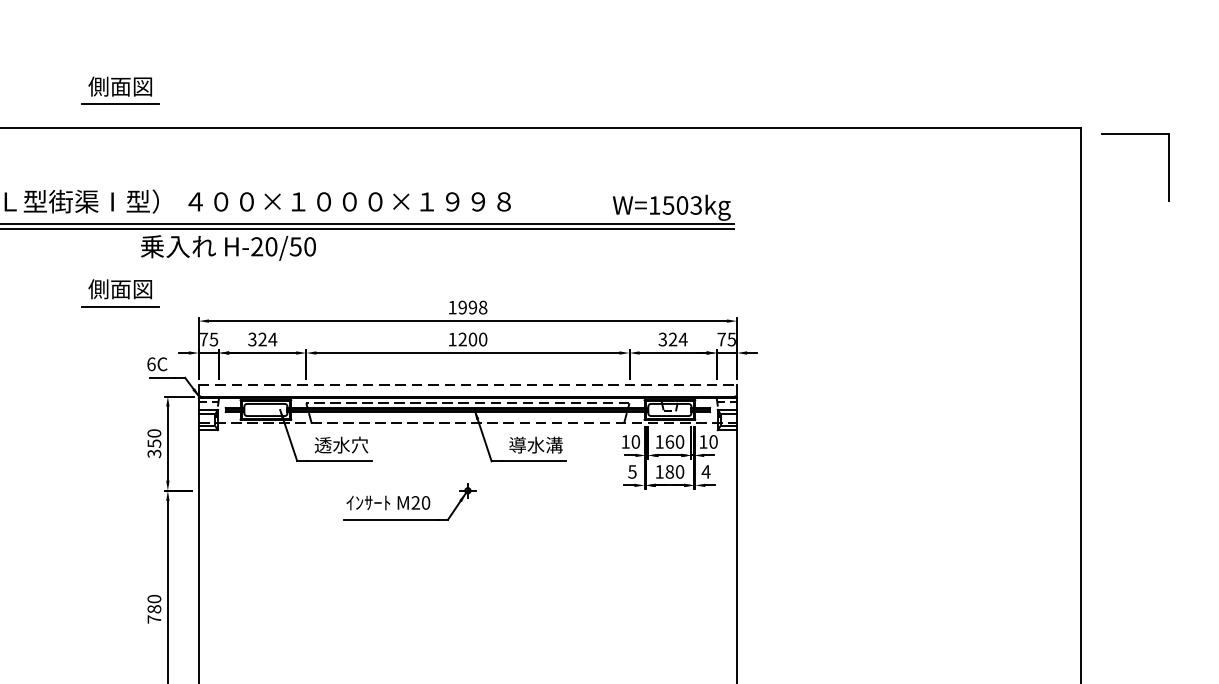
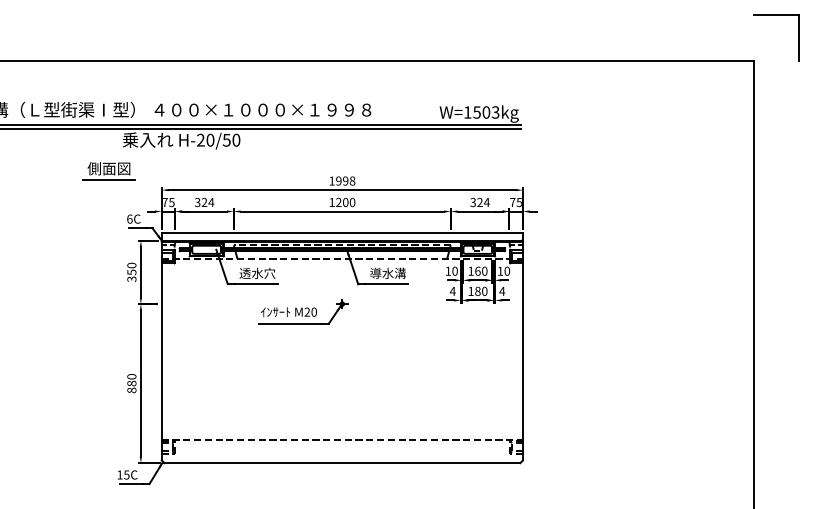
part: (119, 90) -> (108, 35), removed
part: (1135, 133) -> (776, 15), moved
line: (468, 385) -> (342, 233), dashed -> solid
text: (631, 470) -> (452, 290), 5 -> 4
text: (153, 619) -> (131, 390), 780 -> 880

